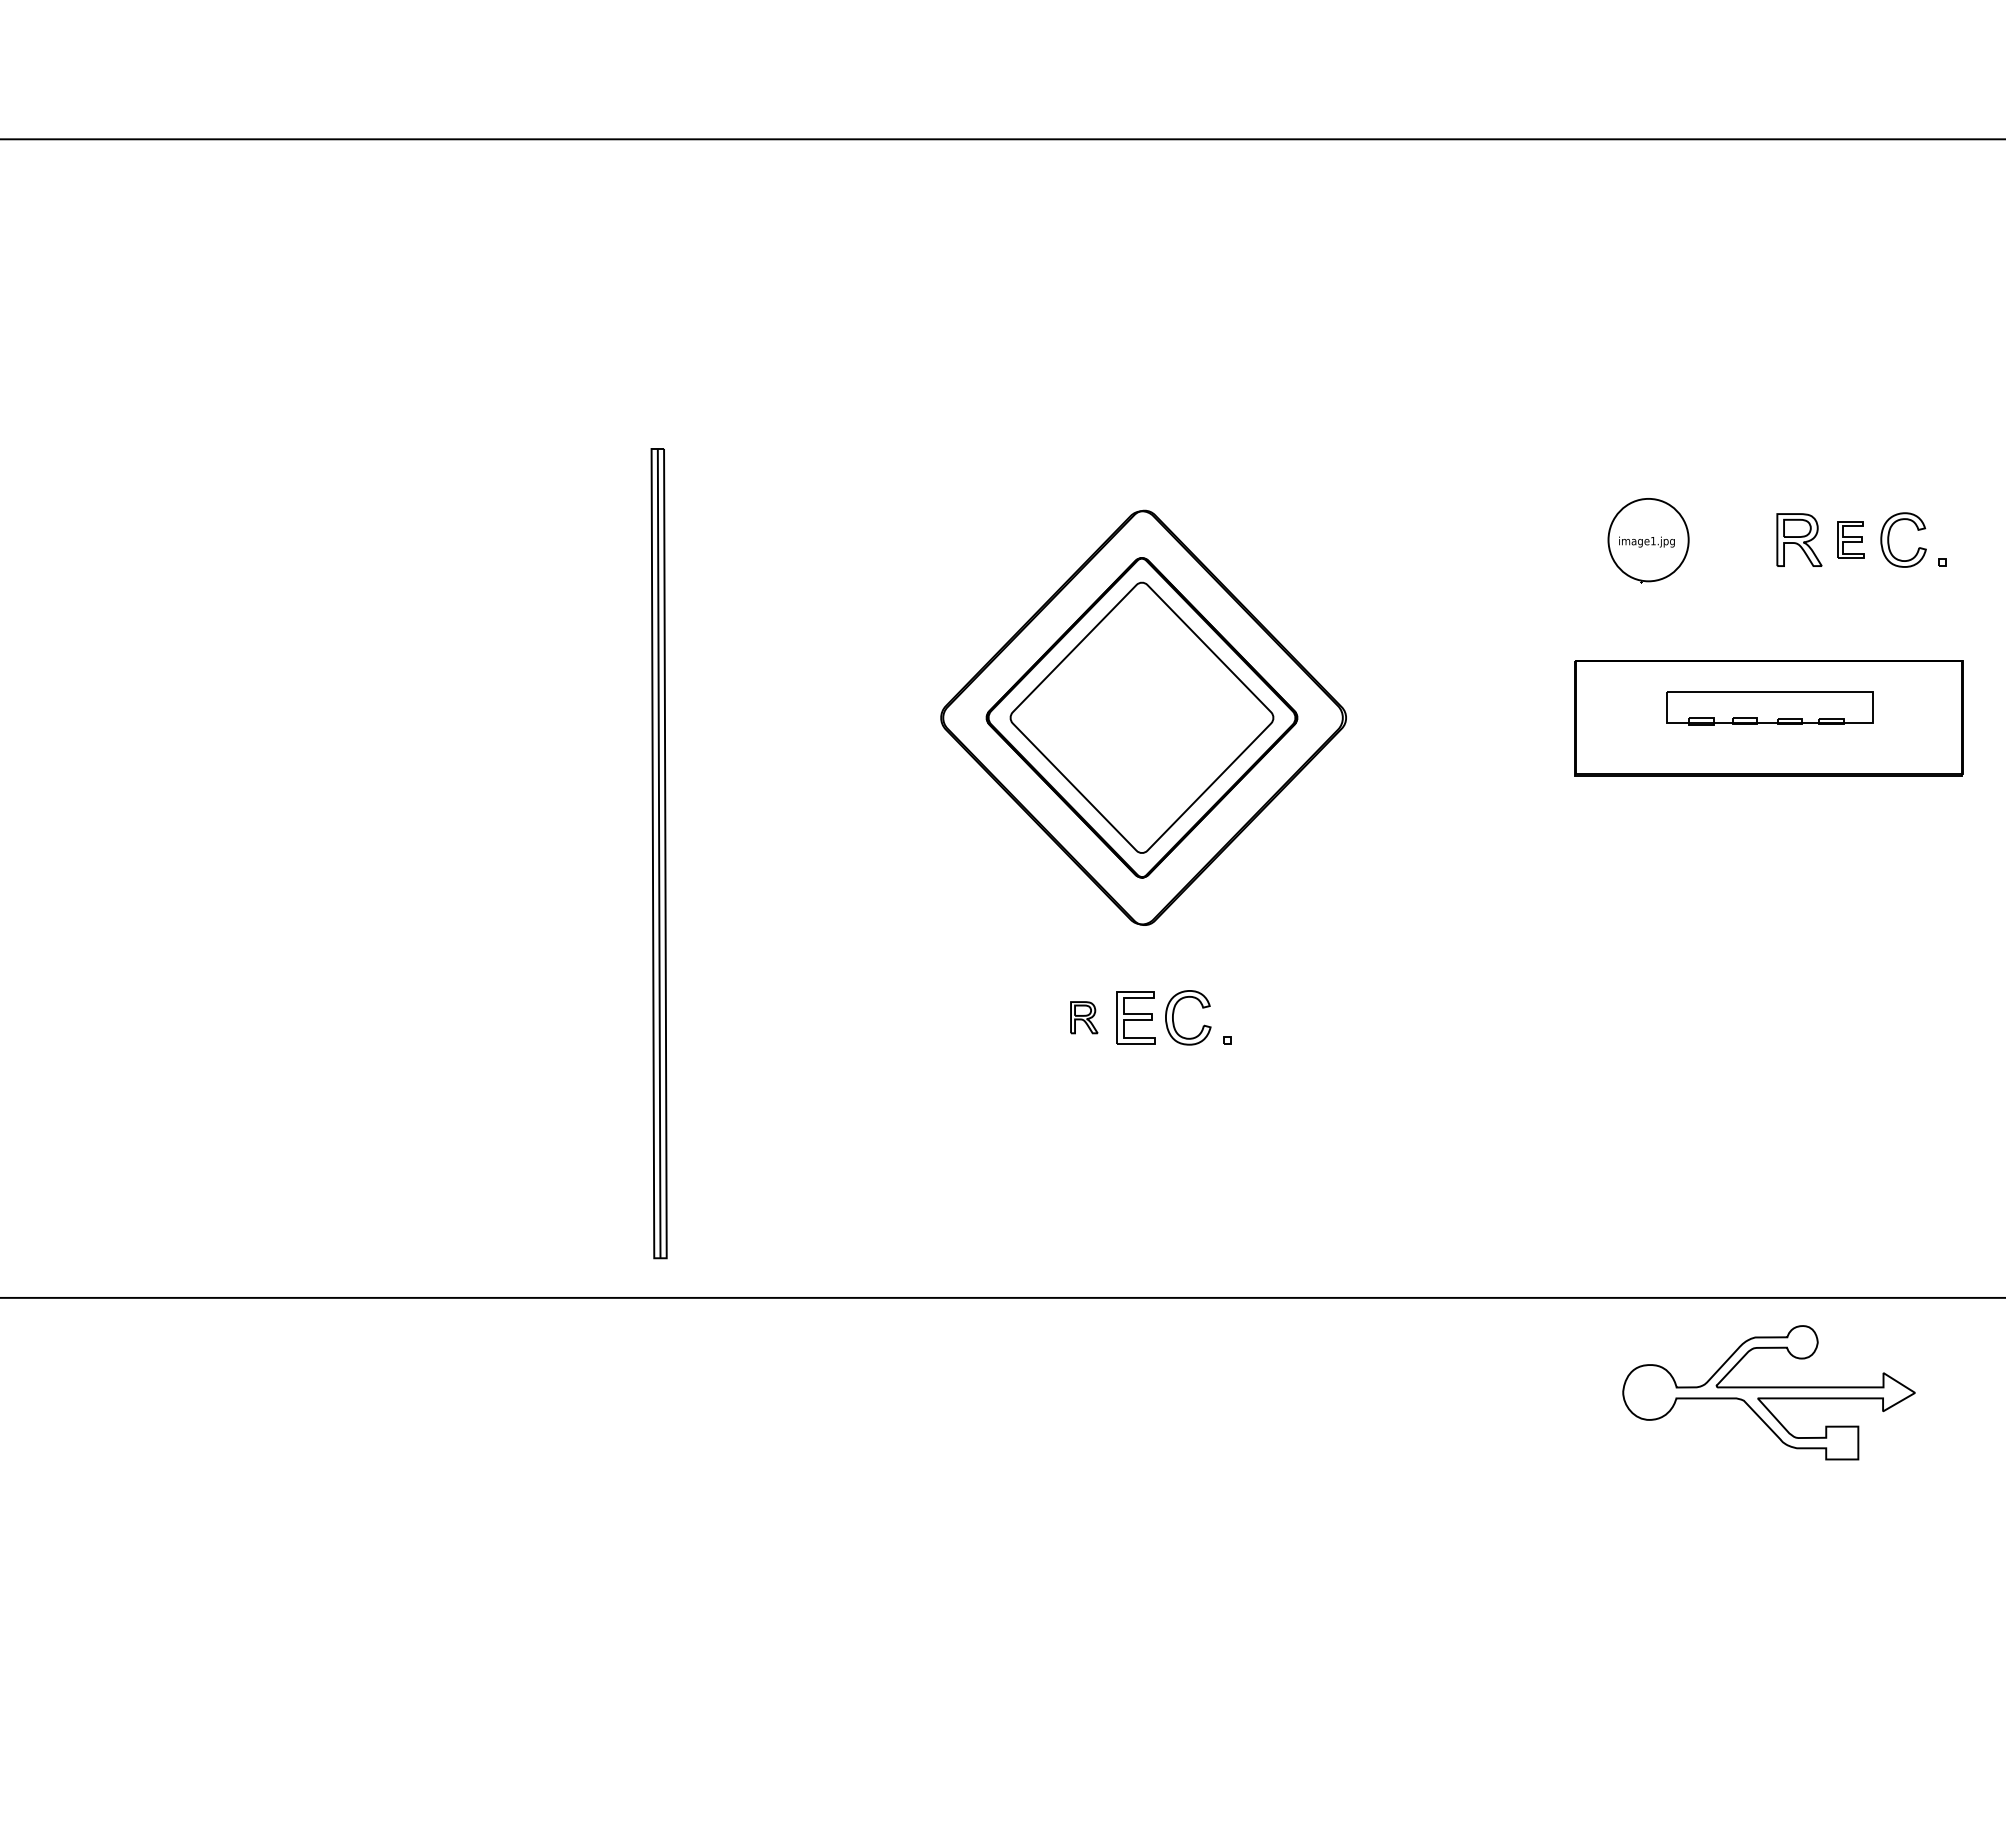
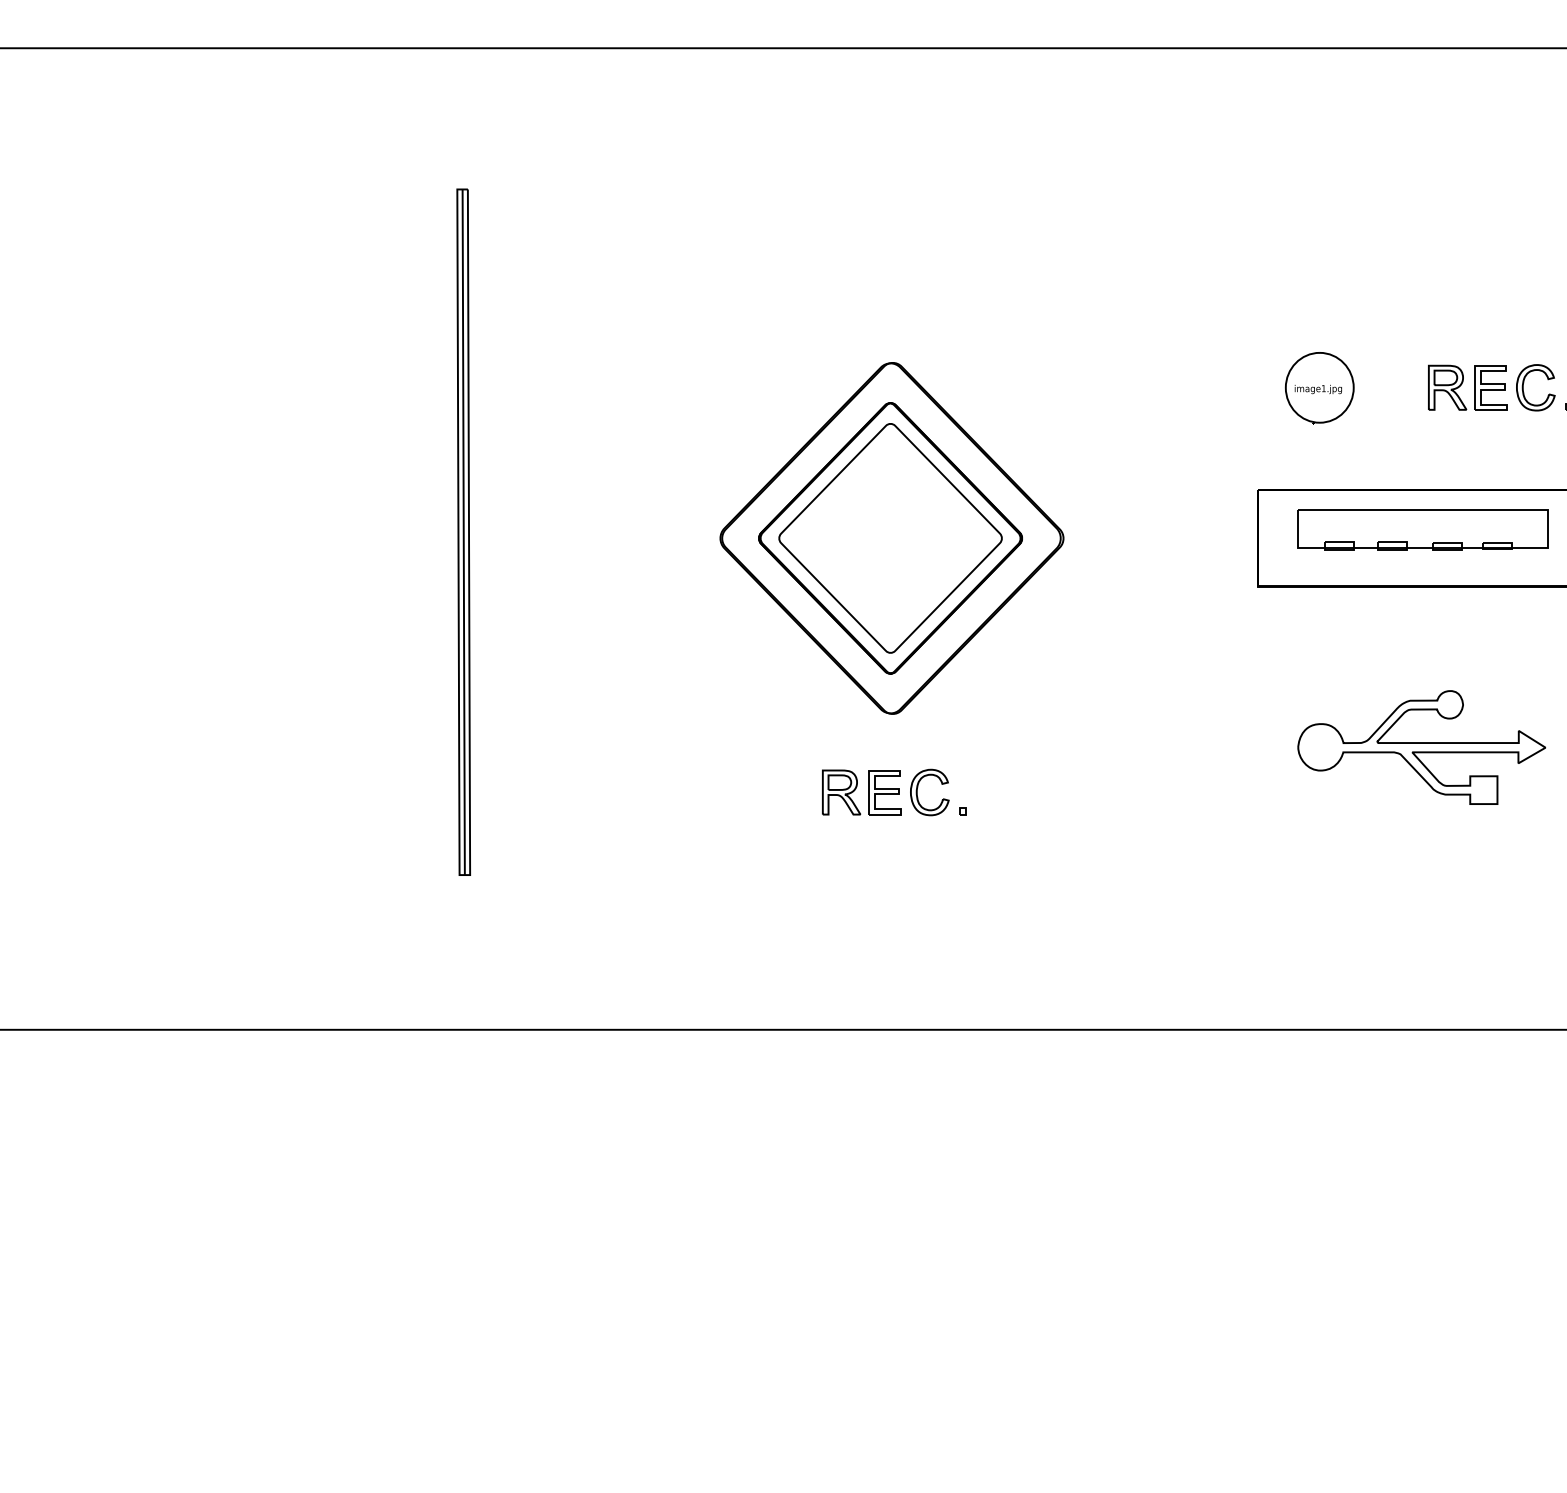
part: (1850, 539) -> (1490, 387), size x1.43
part: (1769, 708) -> (1422, 530), size x1.43
part: (658, 853) -> (463, 532), moved
part: (1084, 1017) -> (841, 792), size x1.67
part: (1768, 1392) -> (1421, 747), moved

